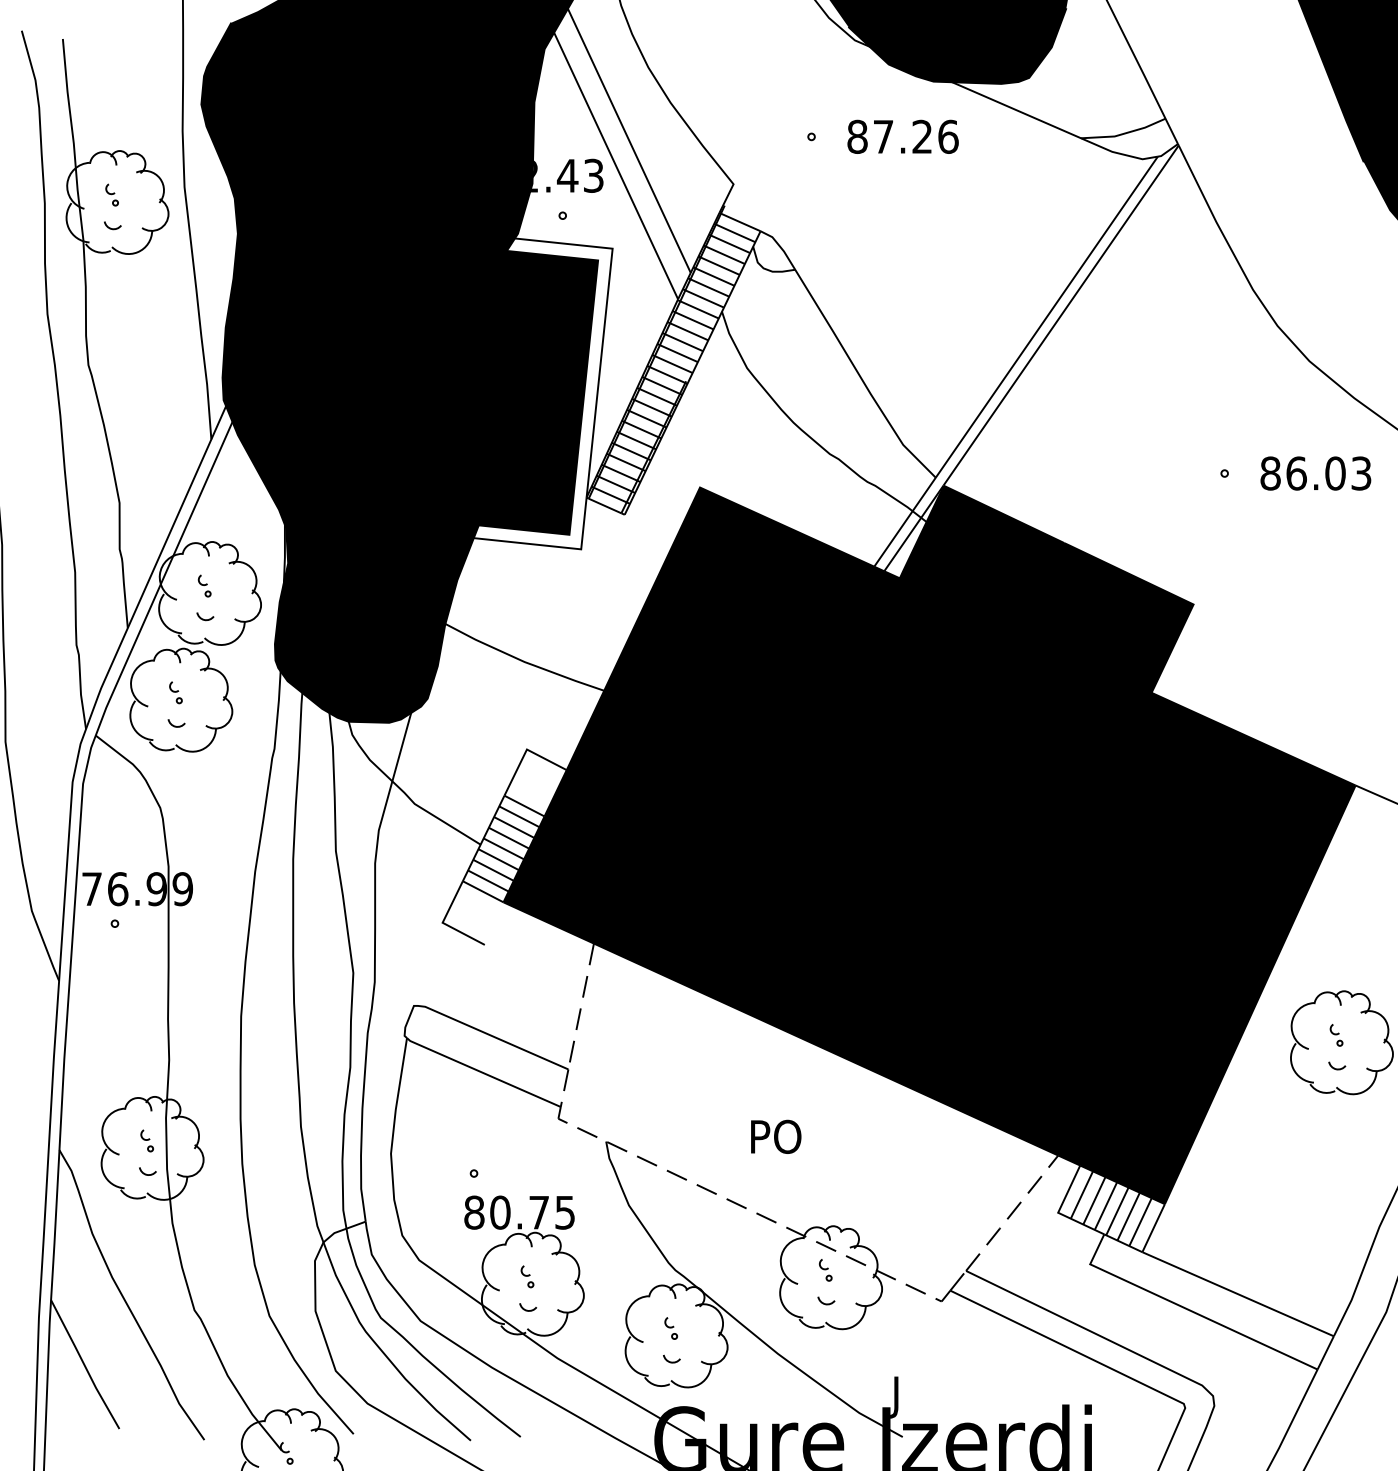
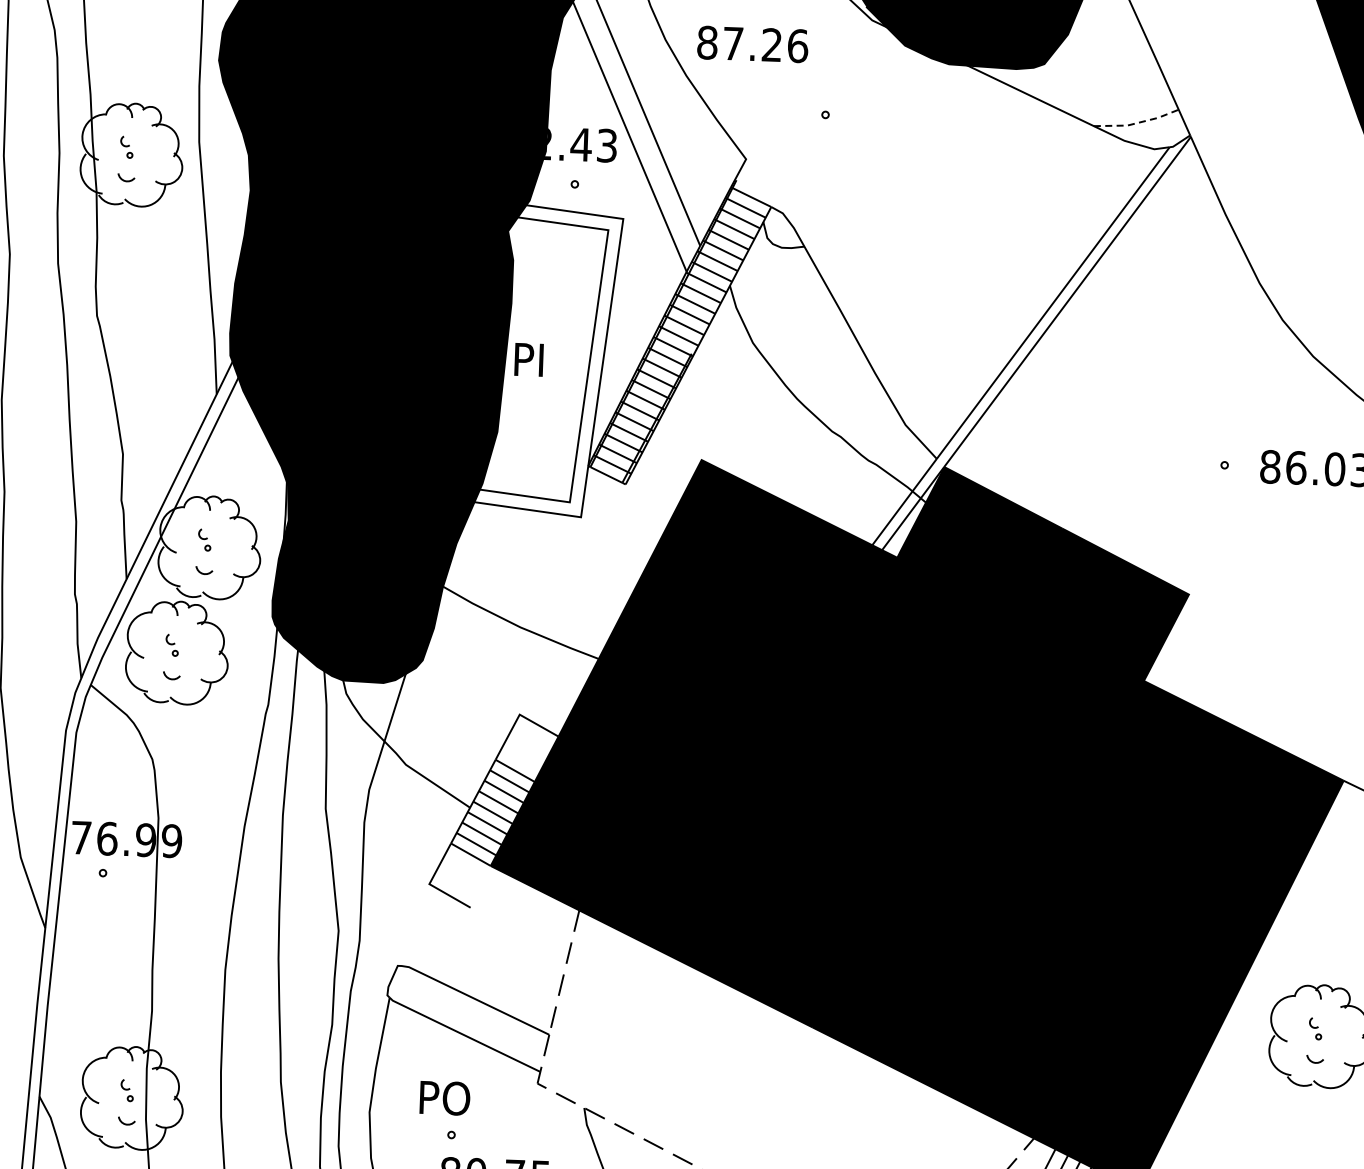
line: (1125, 133) -> (1138, 123), solid -> dashed
text: (902, 136) -> (752, 44), moved
fill: (529, 391) -> (535, 358), removed
text: (776, 1136) -> (445, 1097), moved

